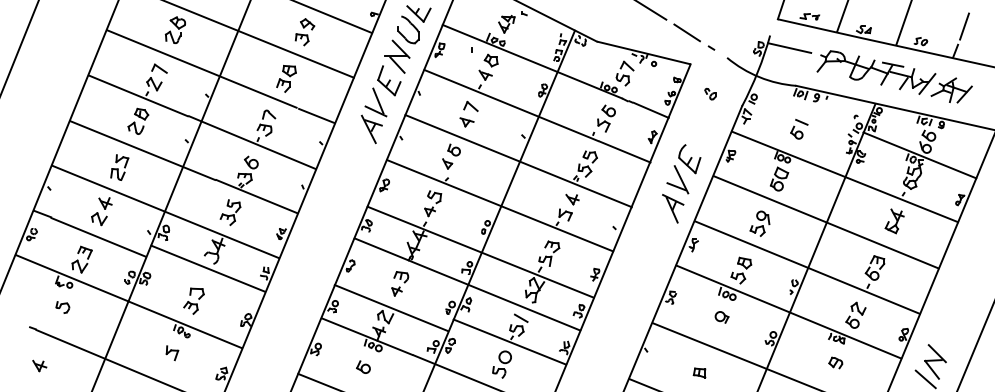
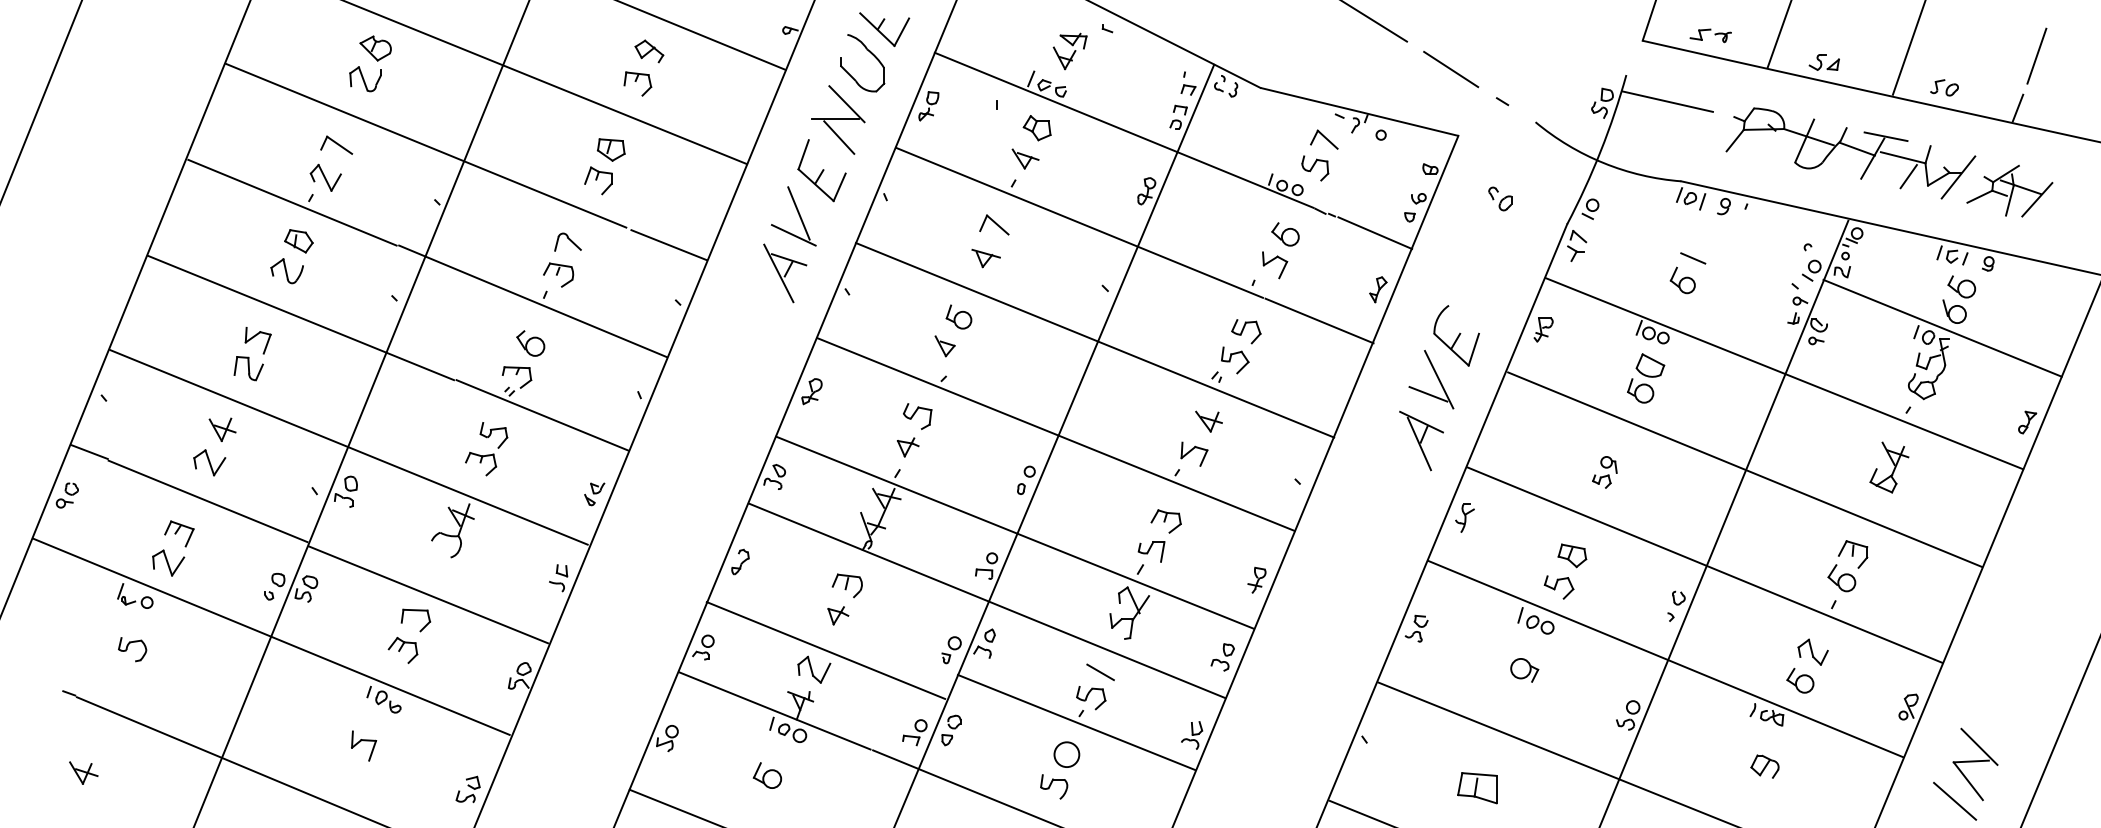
part: (759, 223) -> (1603, 472), size x0.6
line: (207, 268) -> (427, 594), moved
part: (699, 372) -> (1477, 786), size x1.6

